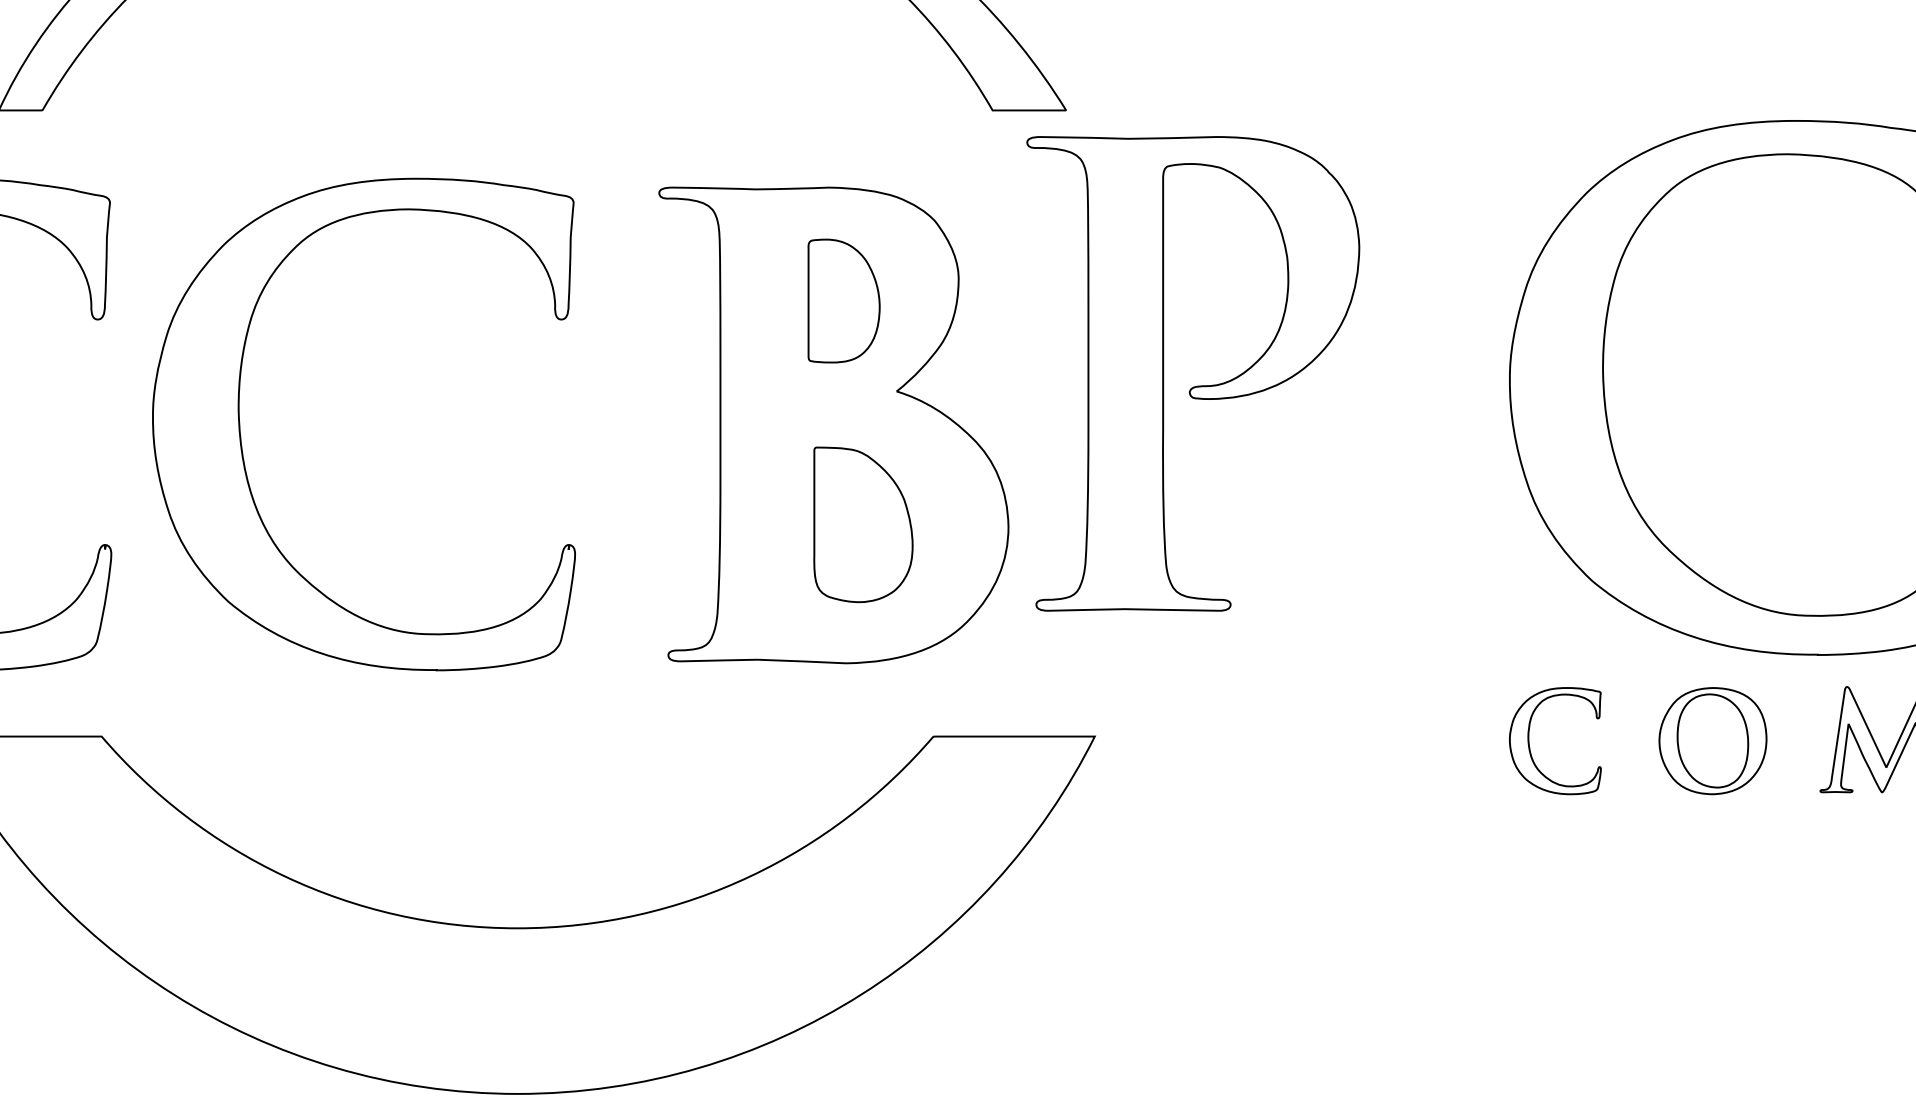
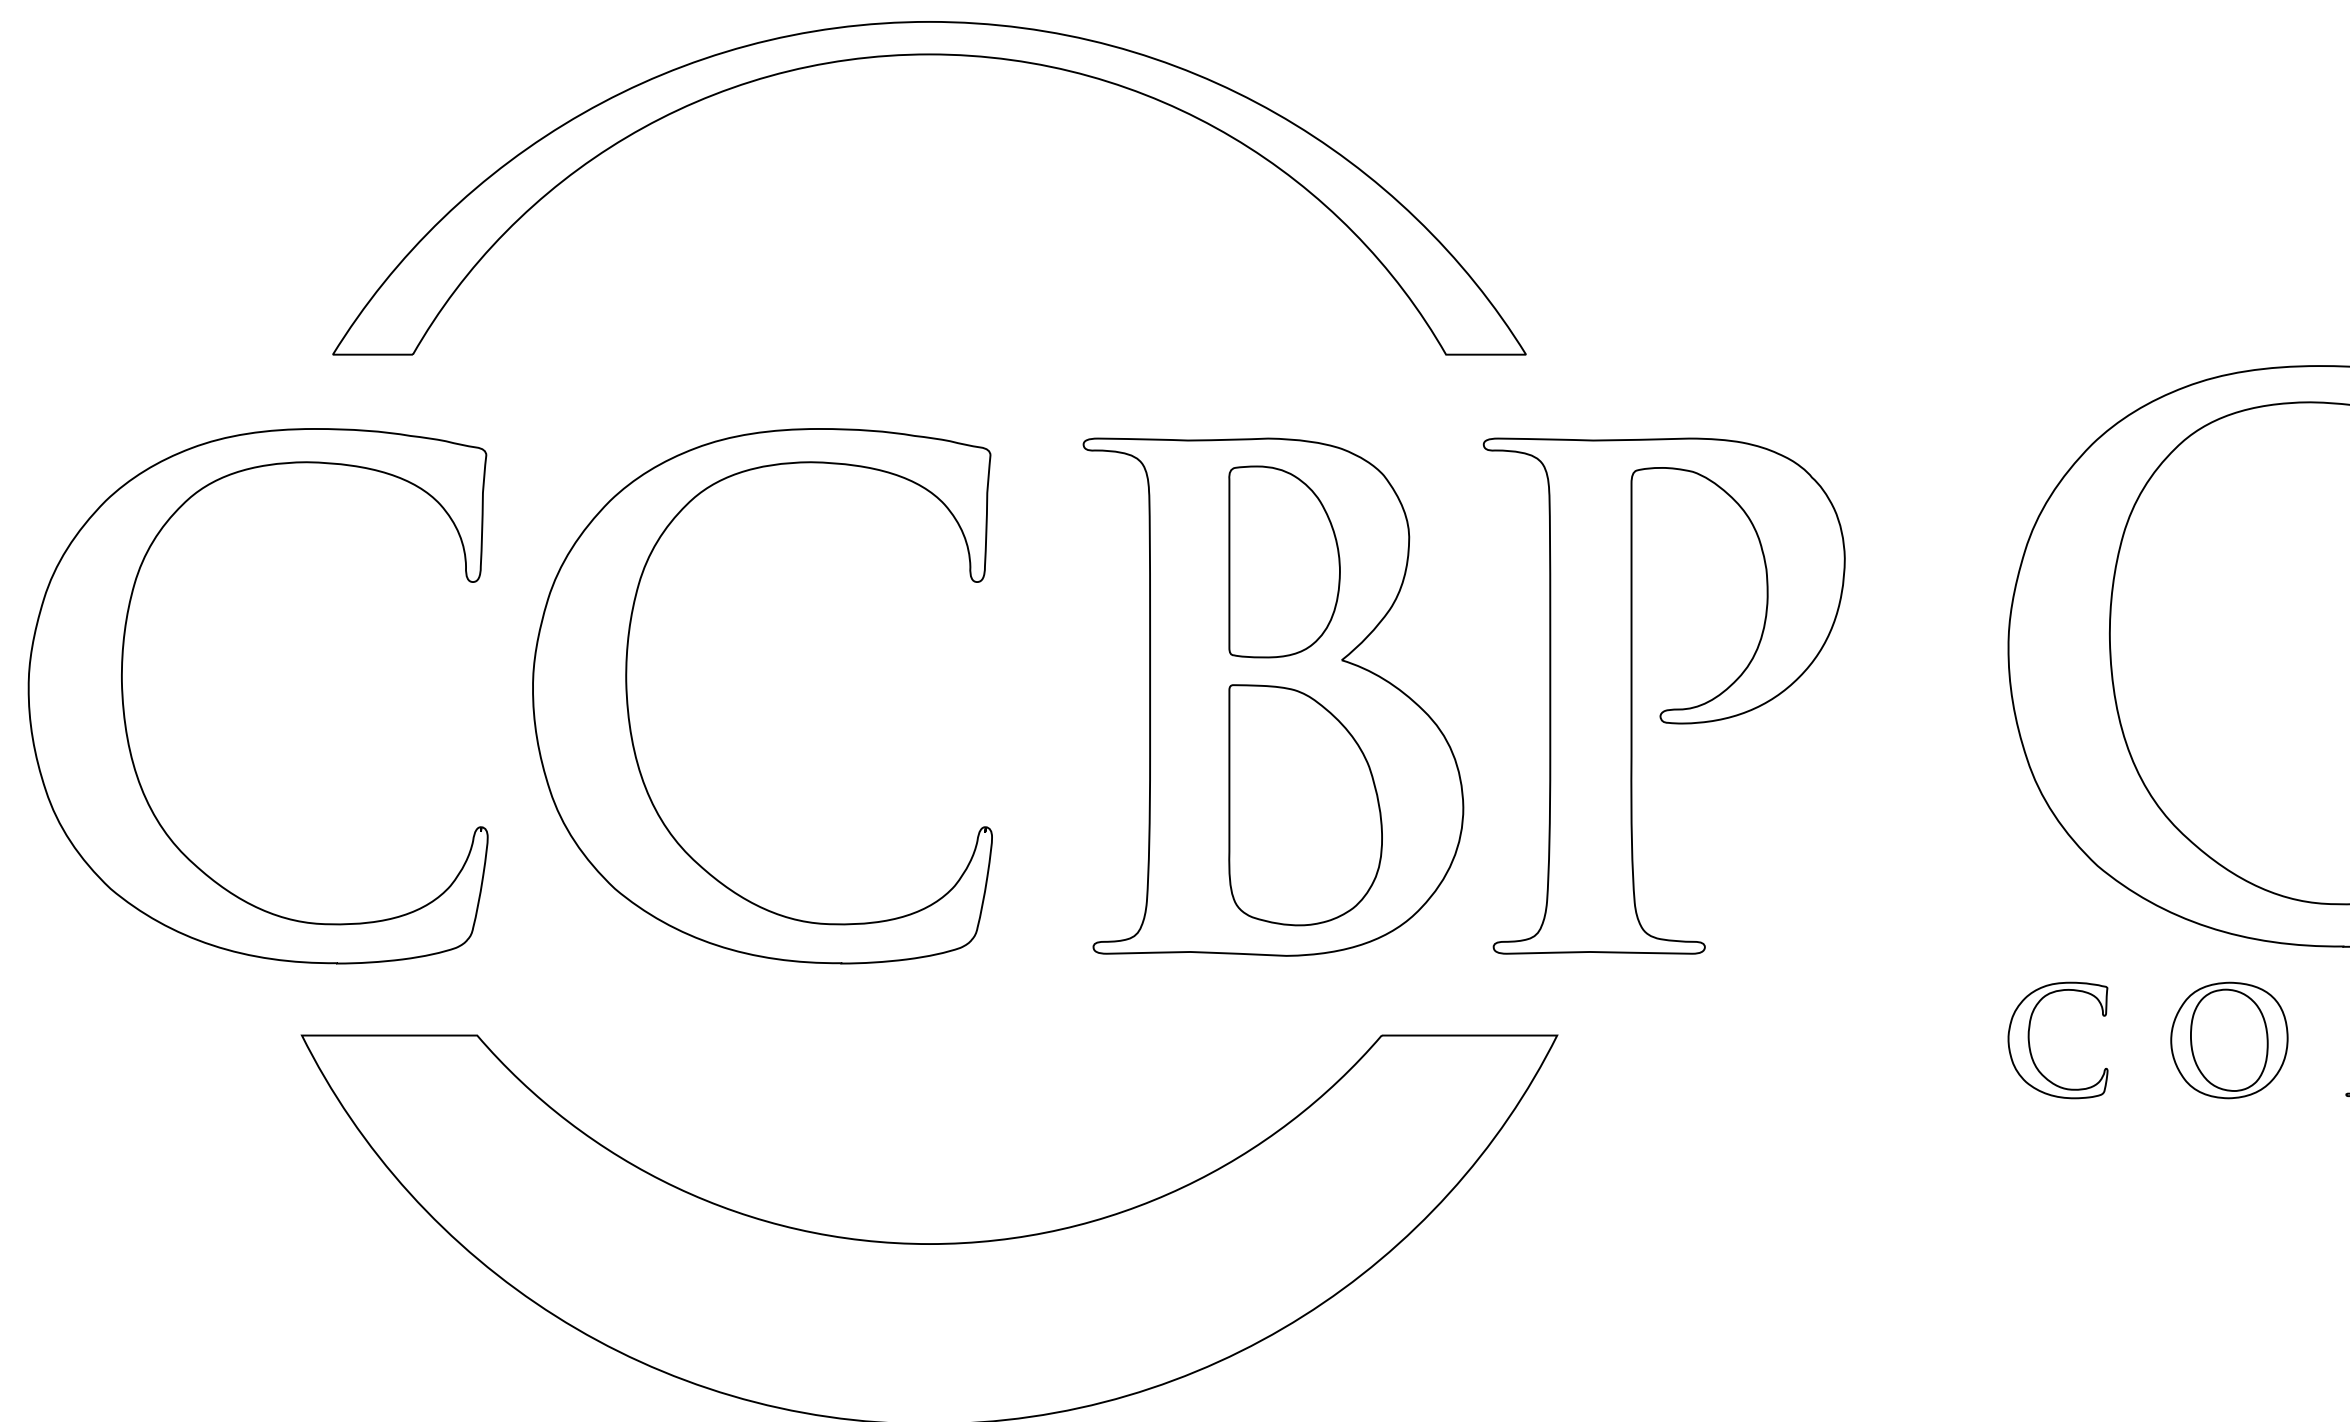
part: (844, 300) -> (1284, 561), size x1.43
part: (1194, 386) -> (1665, 709), moved
part: (863, 525) -> (1305, 805), size x1.43

